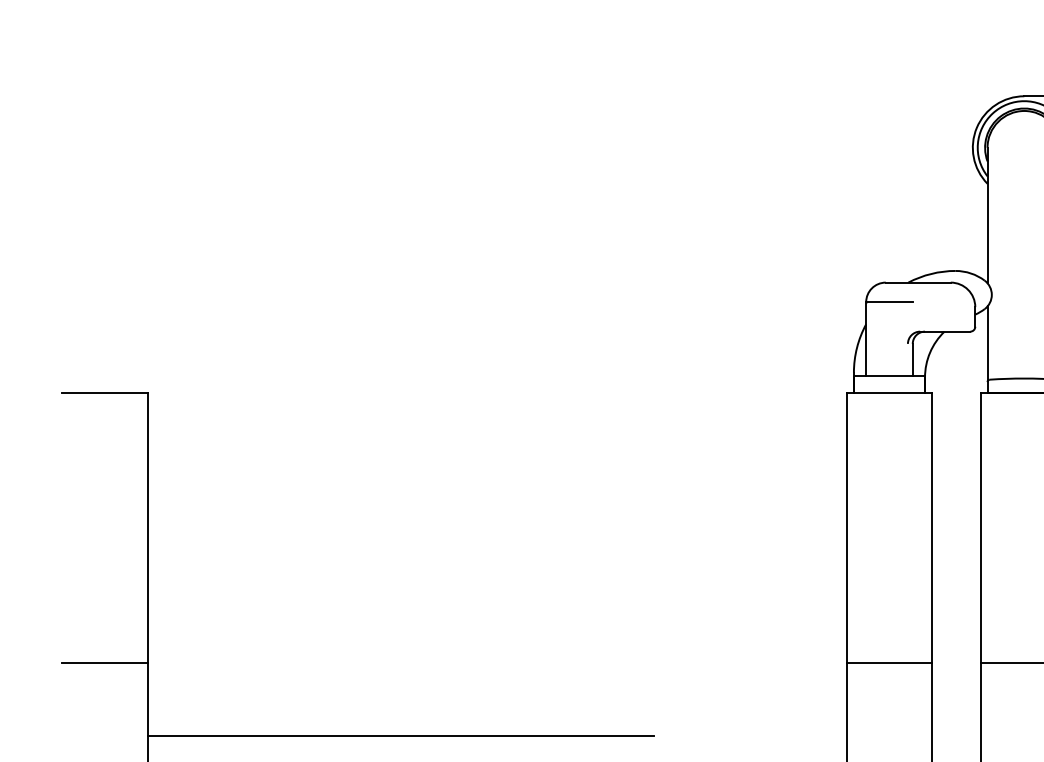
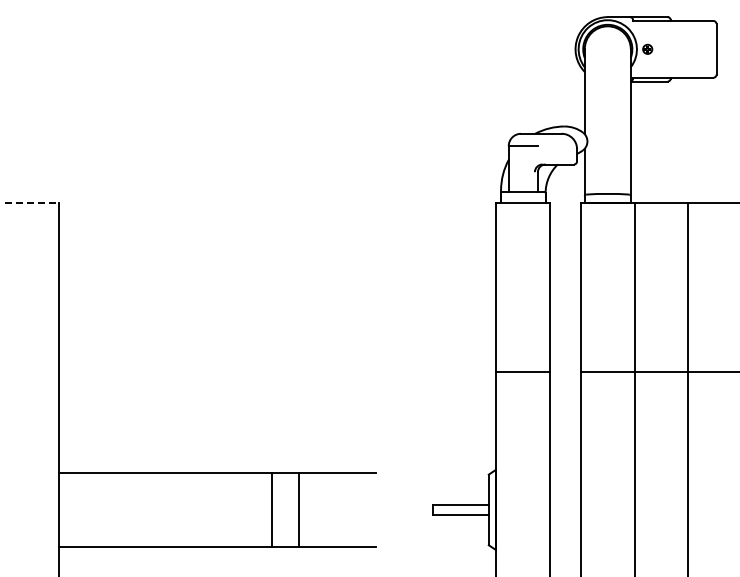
line: (105, 392) -> (32, 202), solid -> dashed
line: (103, 662) -> (31, 371), removed
line: (399, 735) -> (216, 417), removed

